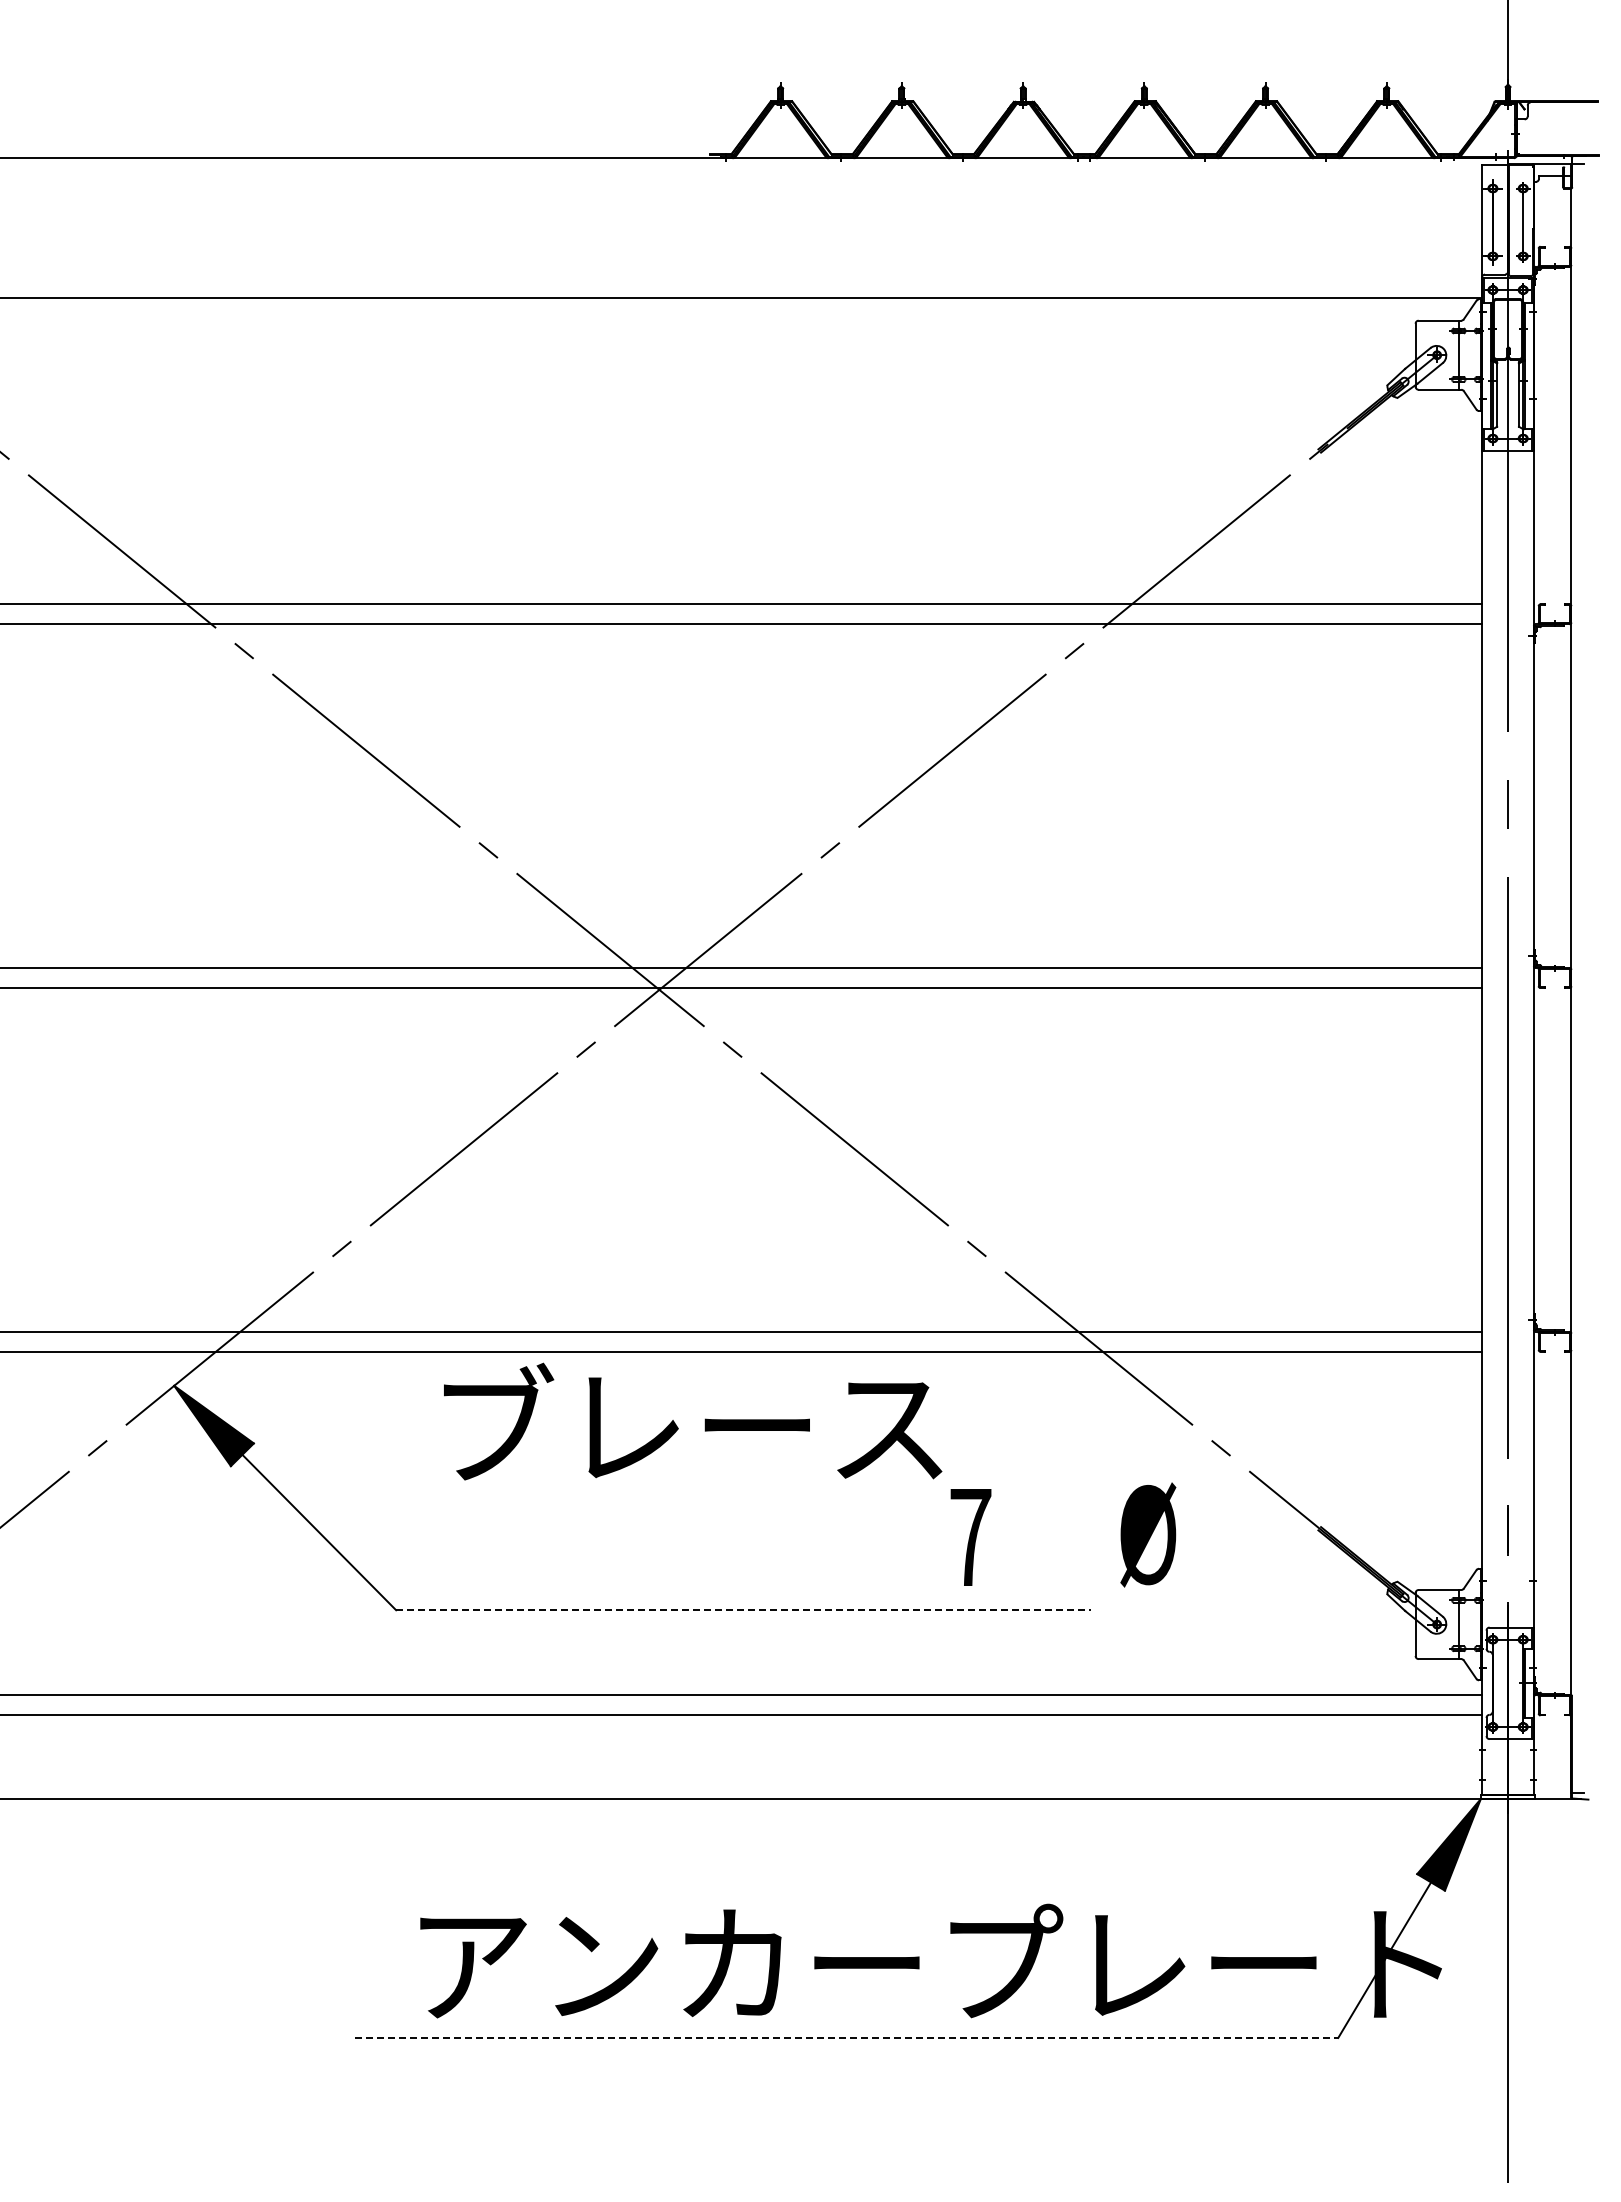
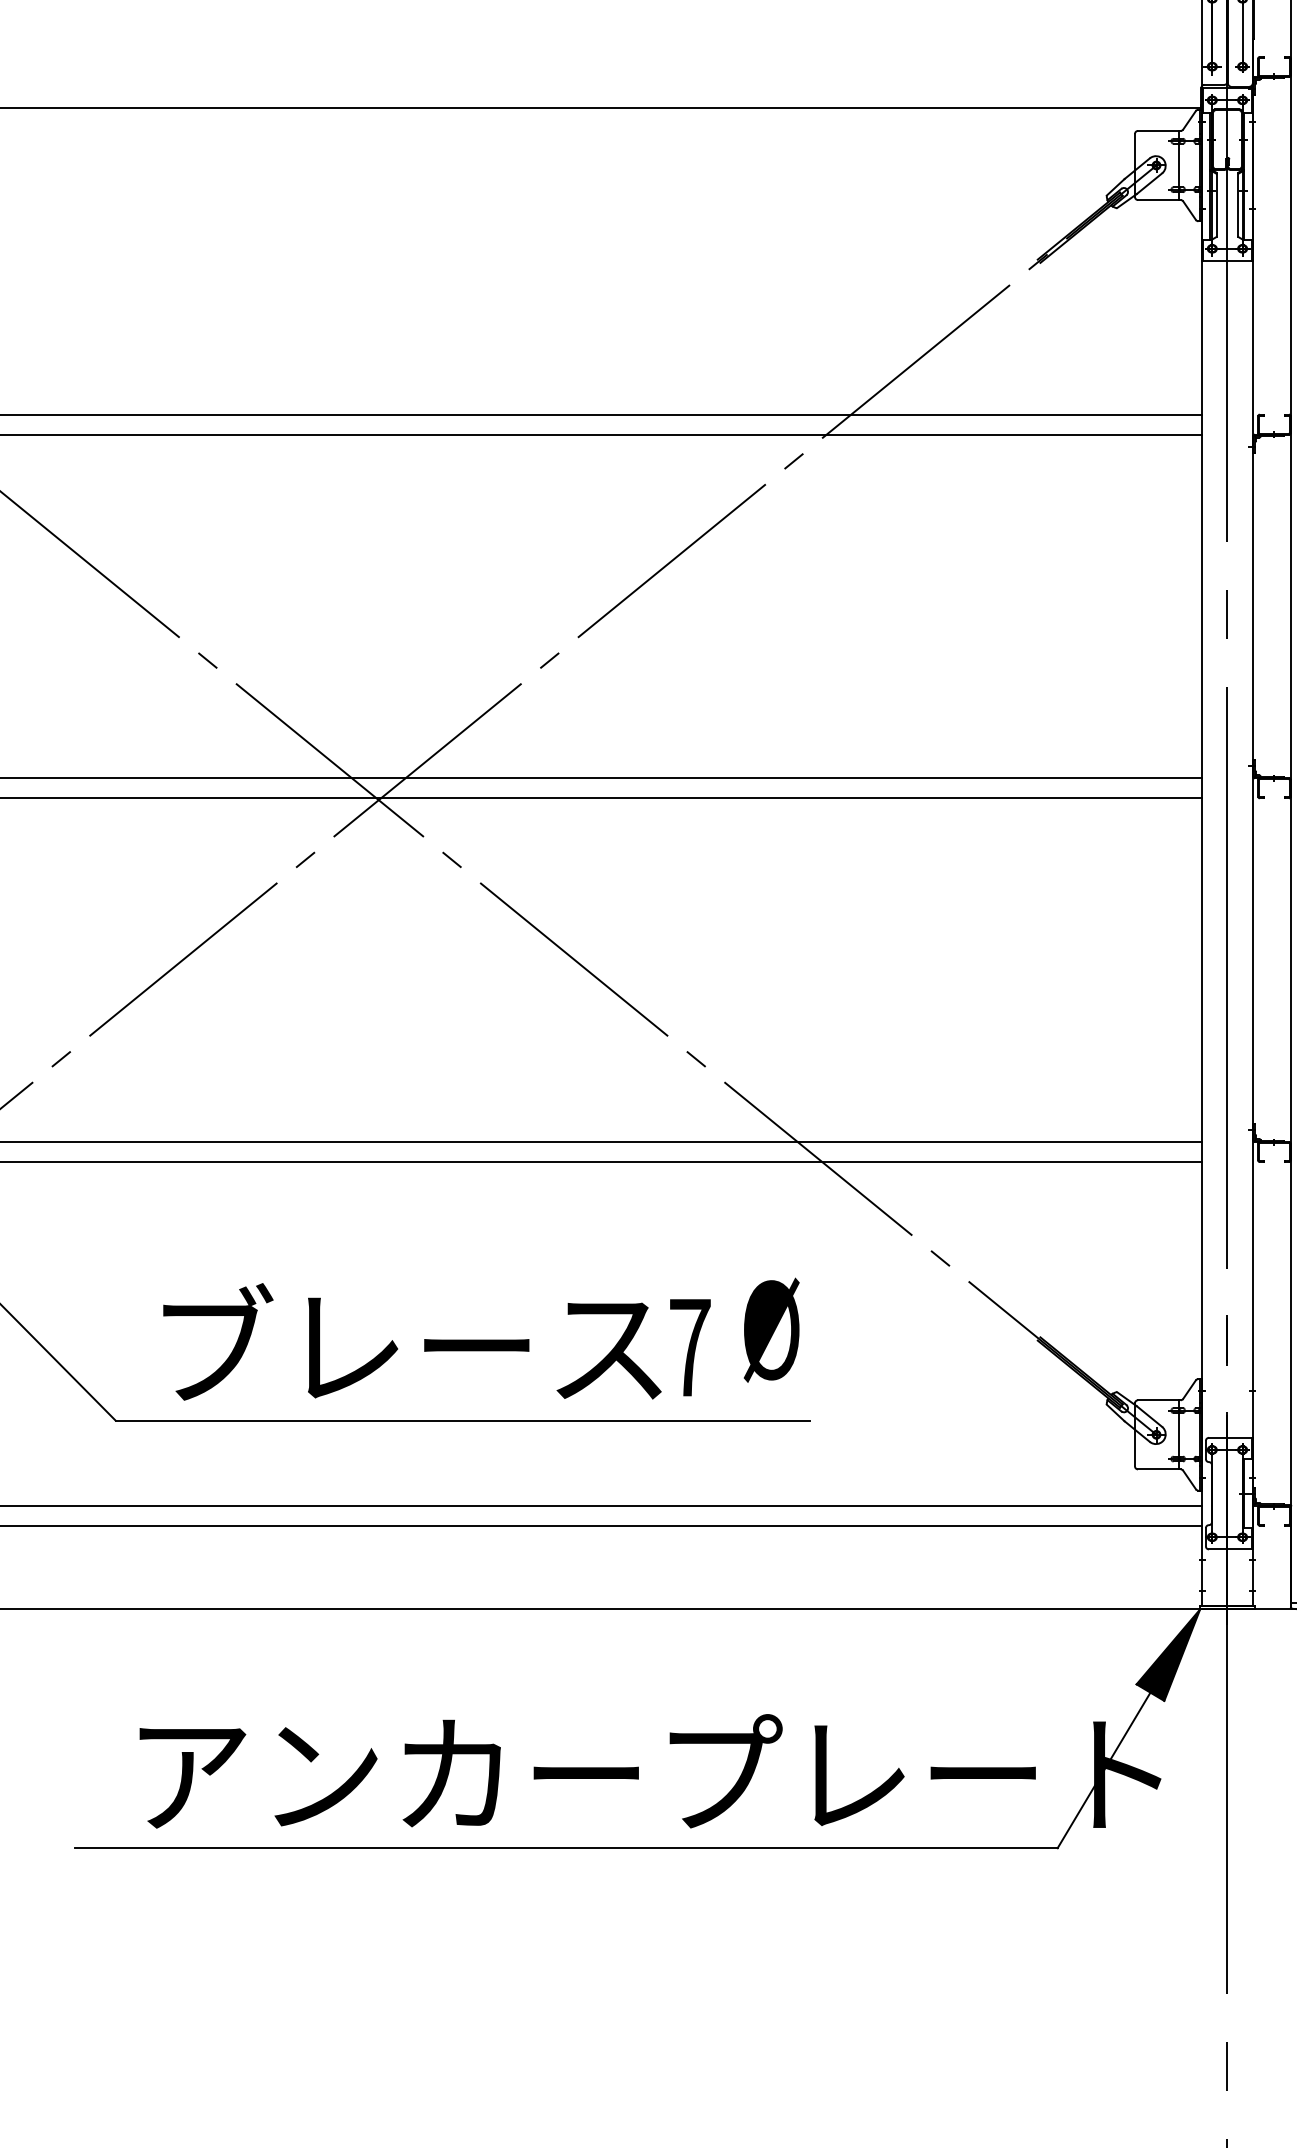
text: (693, 1421) -> (412, 1341), moved
text: (1148, 1534) -> (771, 1329), moved
line: (743, 1610) -> (462, 1420), dashed -> solid
line: (847, 2037) -> (566, 1847), dashed -> solid

